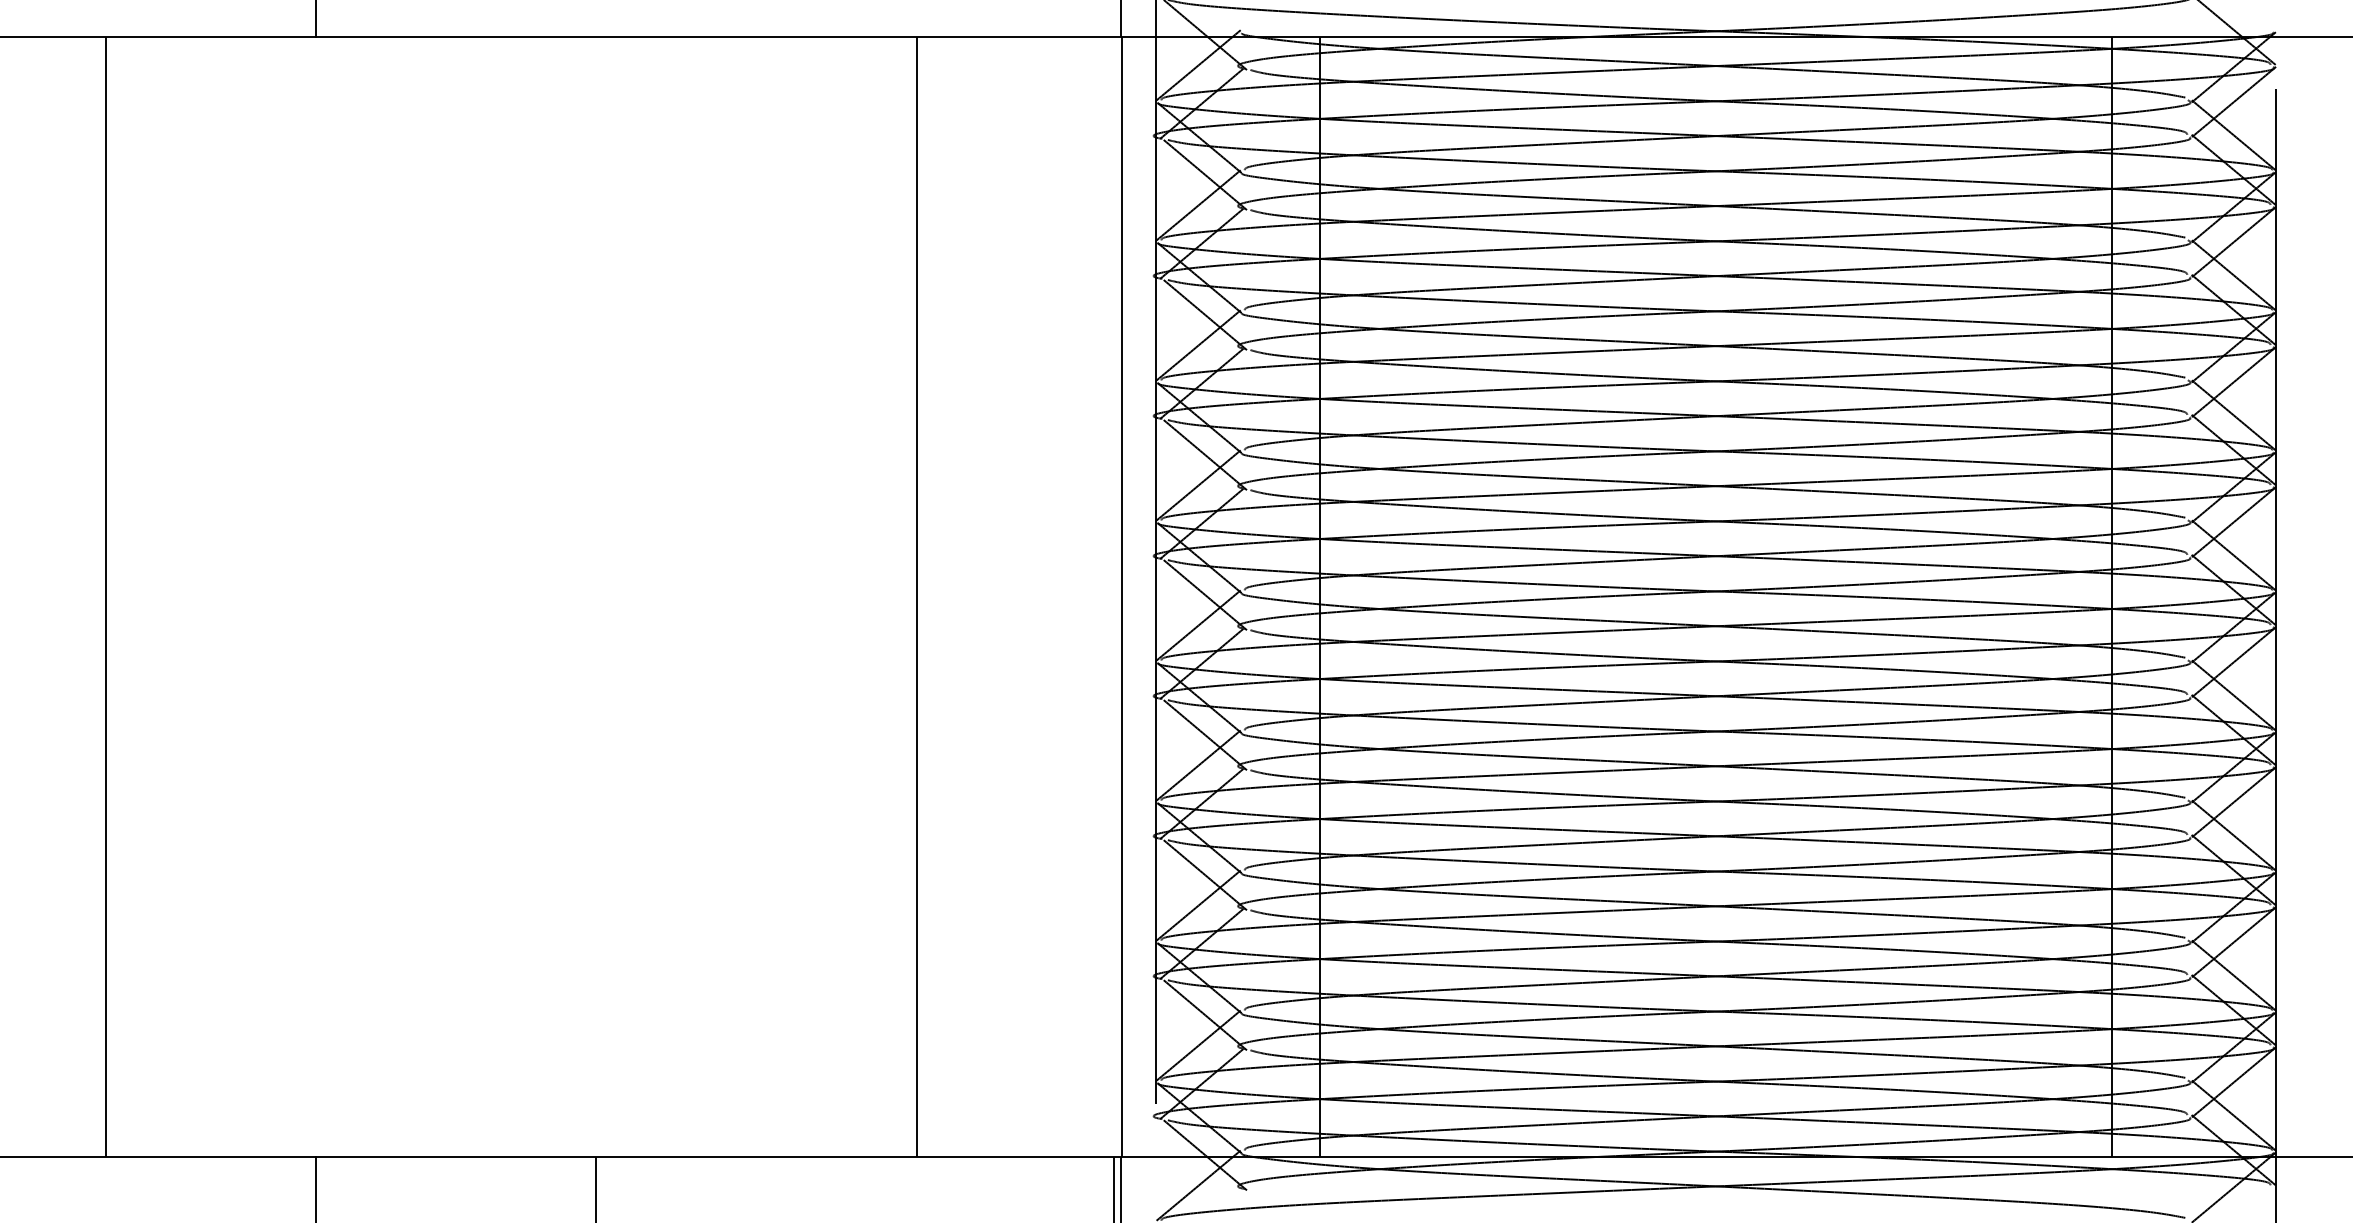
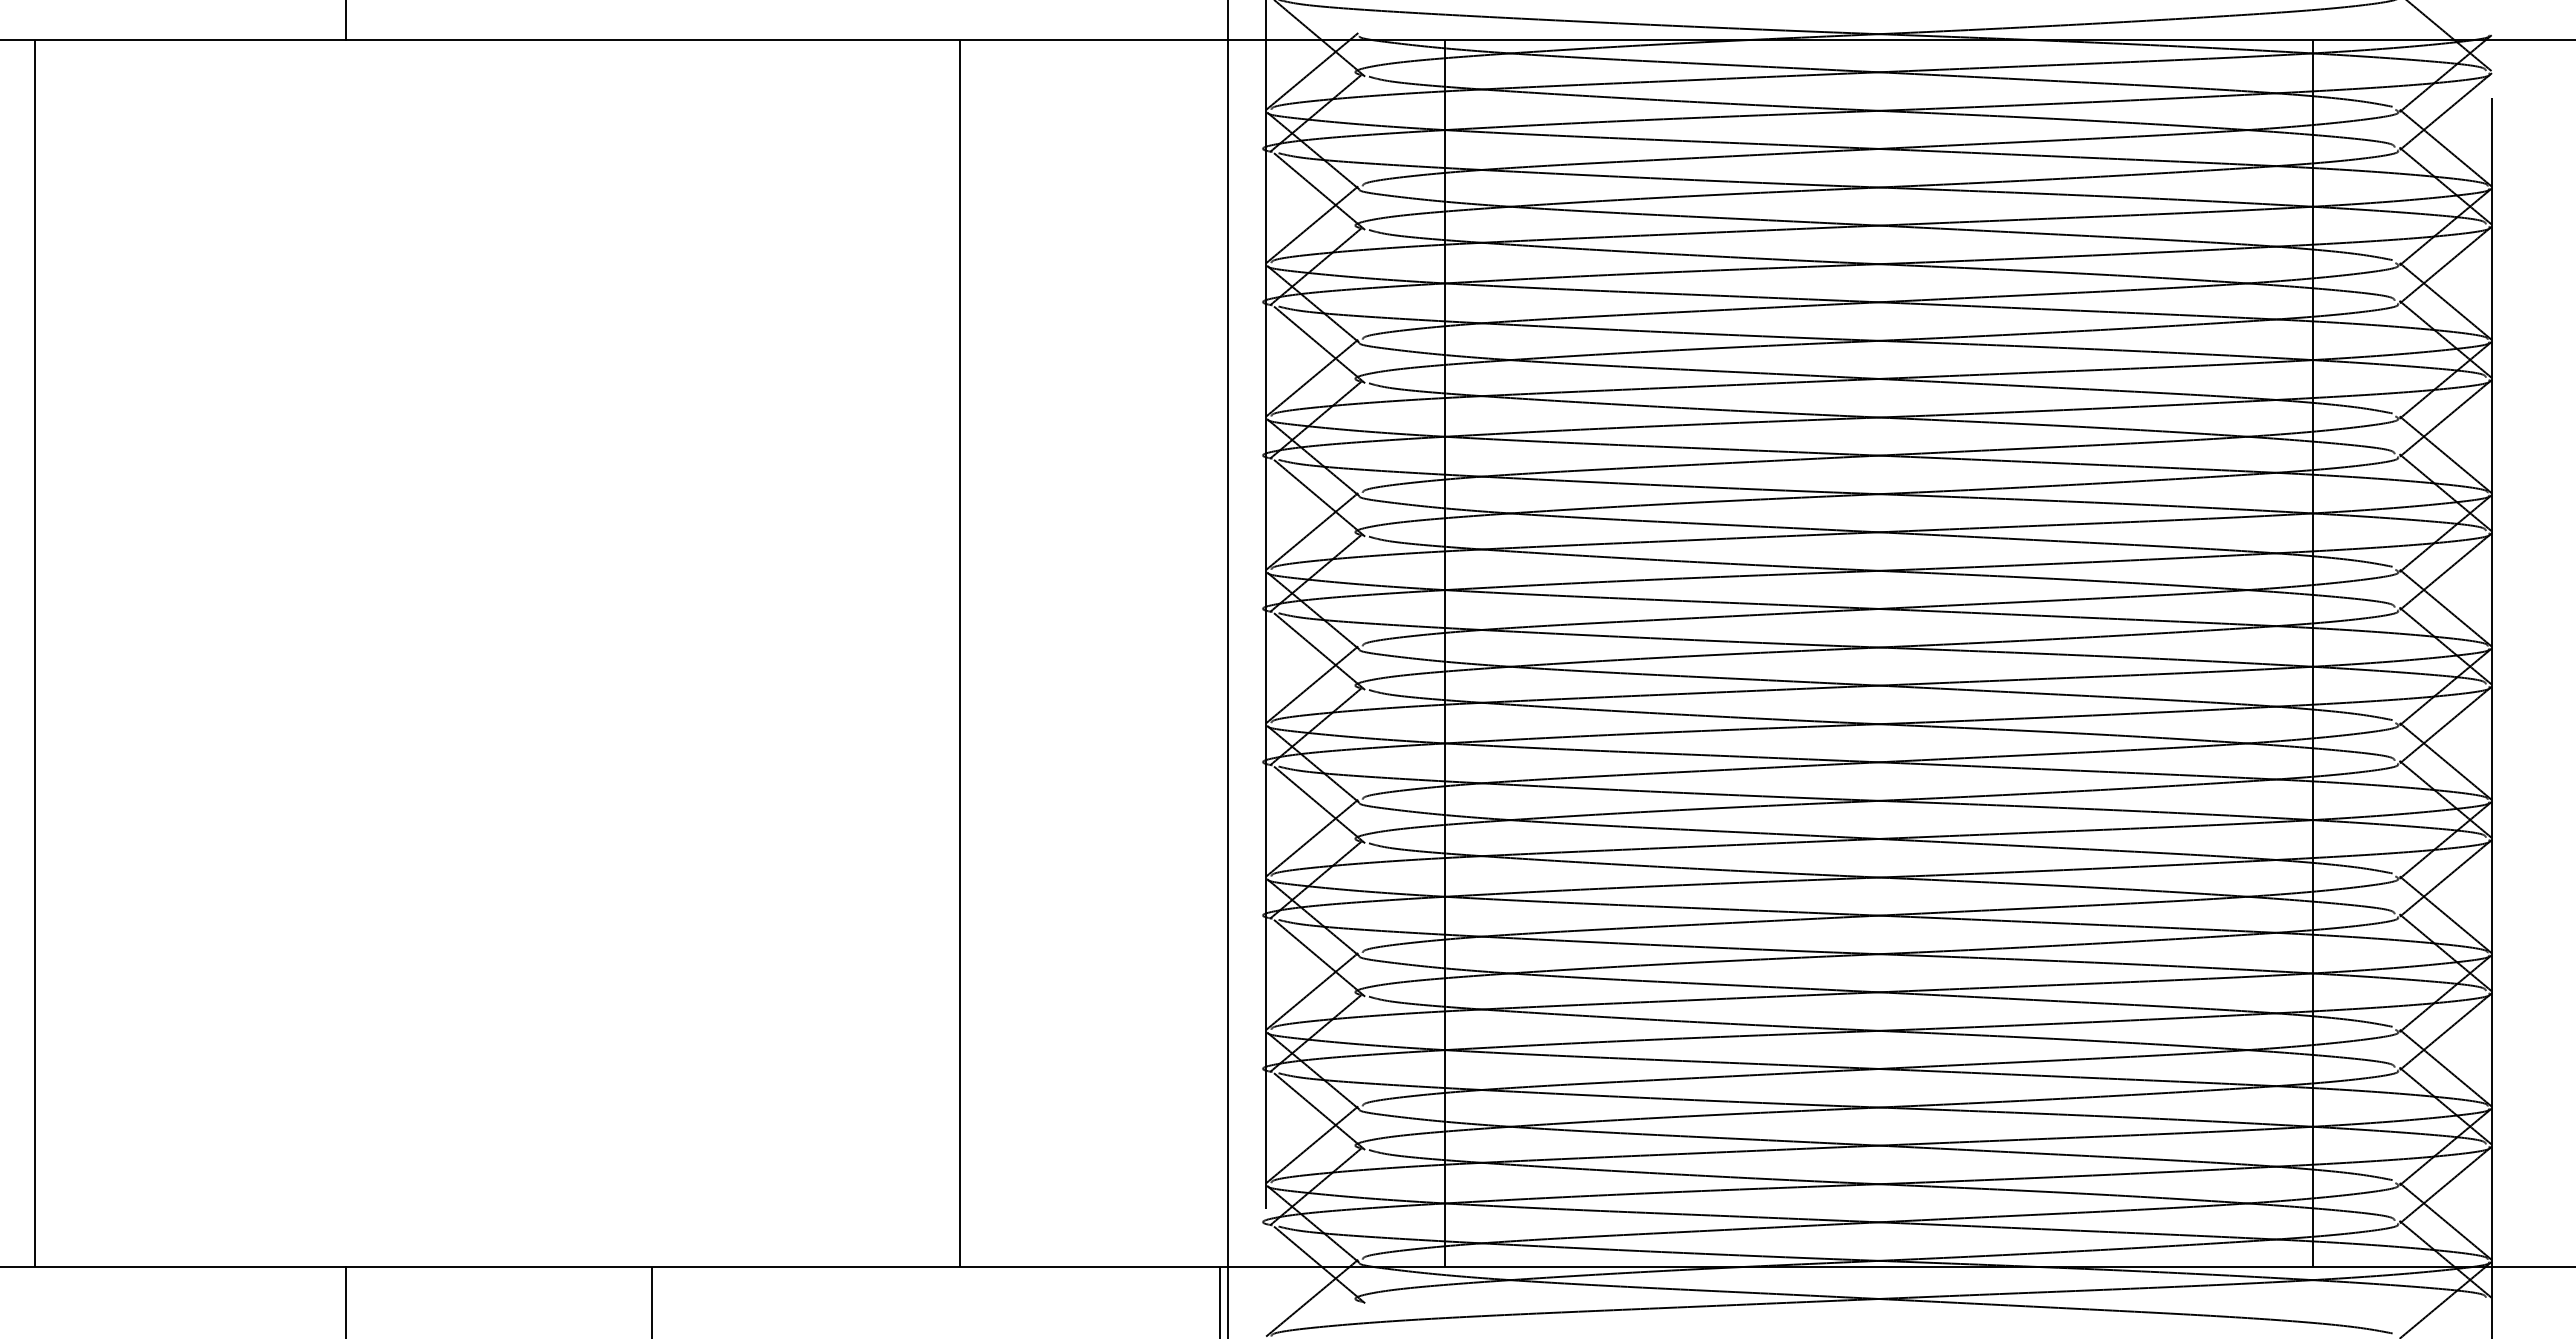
line: (105, 596) -> (34, 653), moved
line: (916, 596) -> (959, 653), moved

